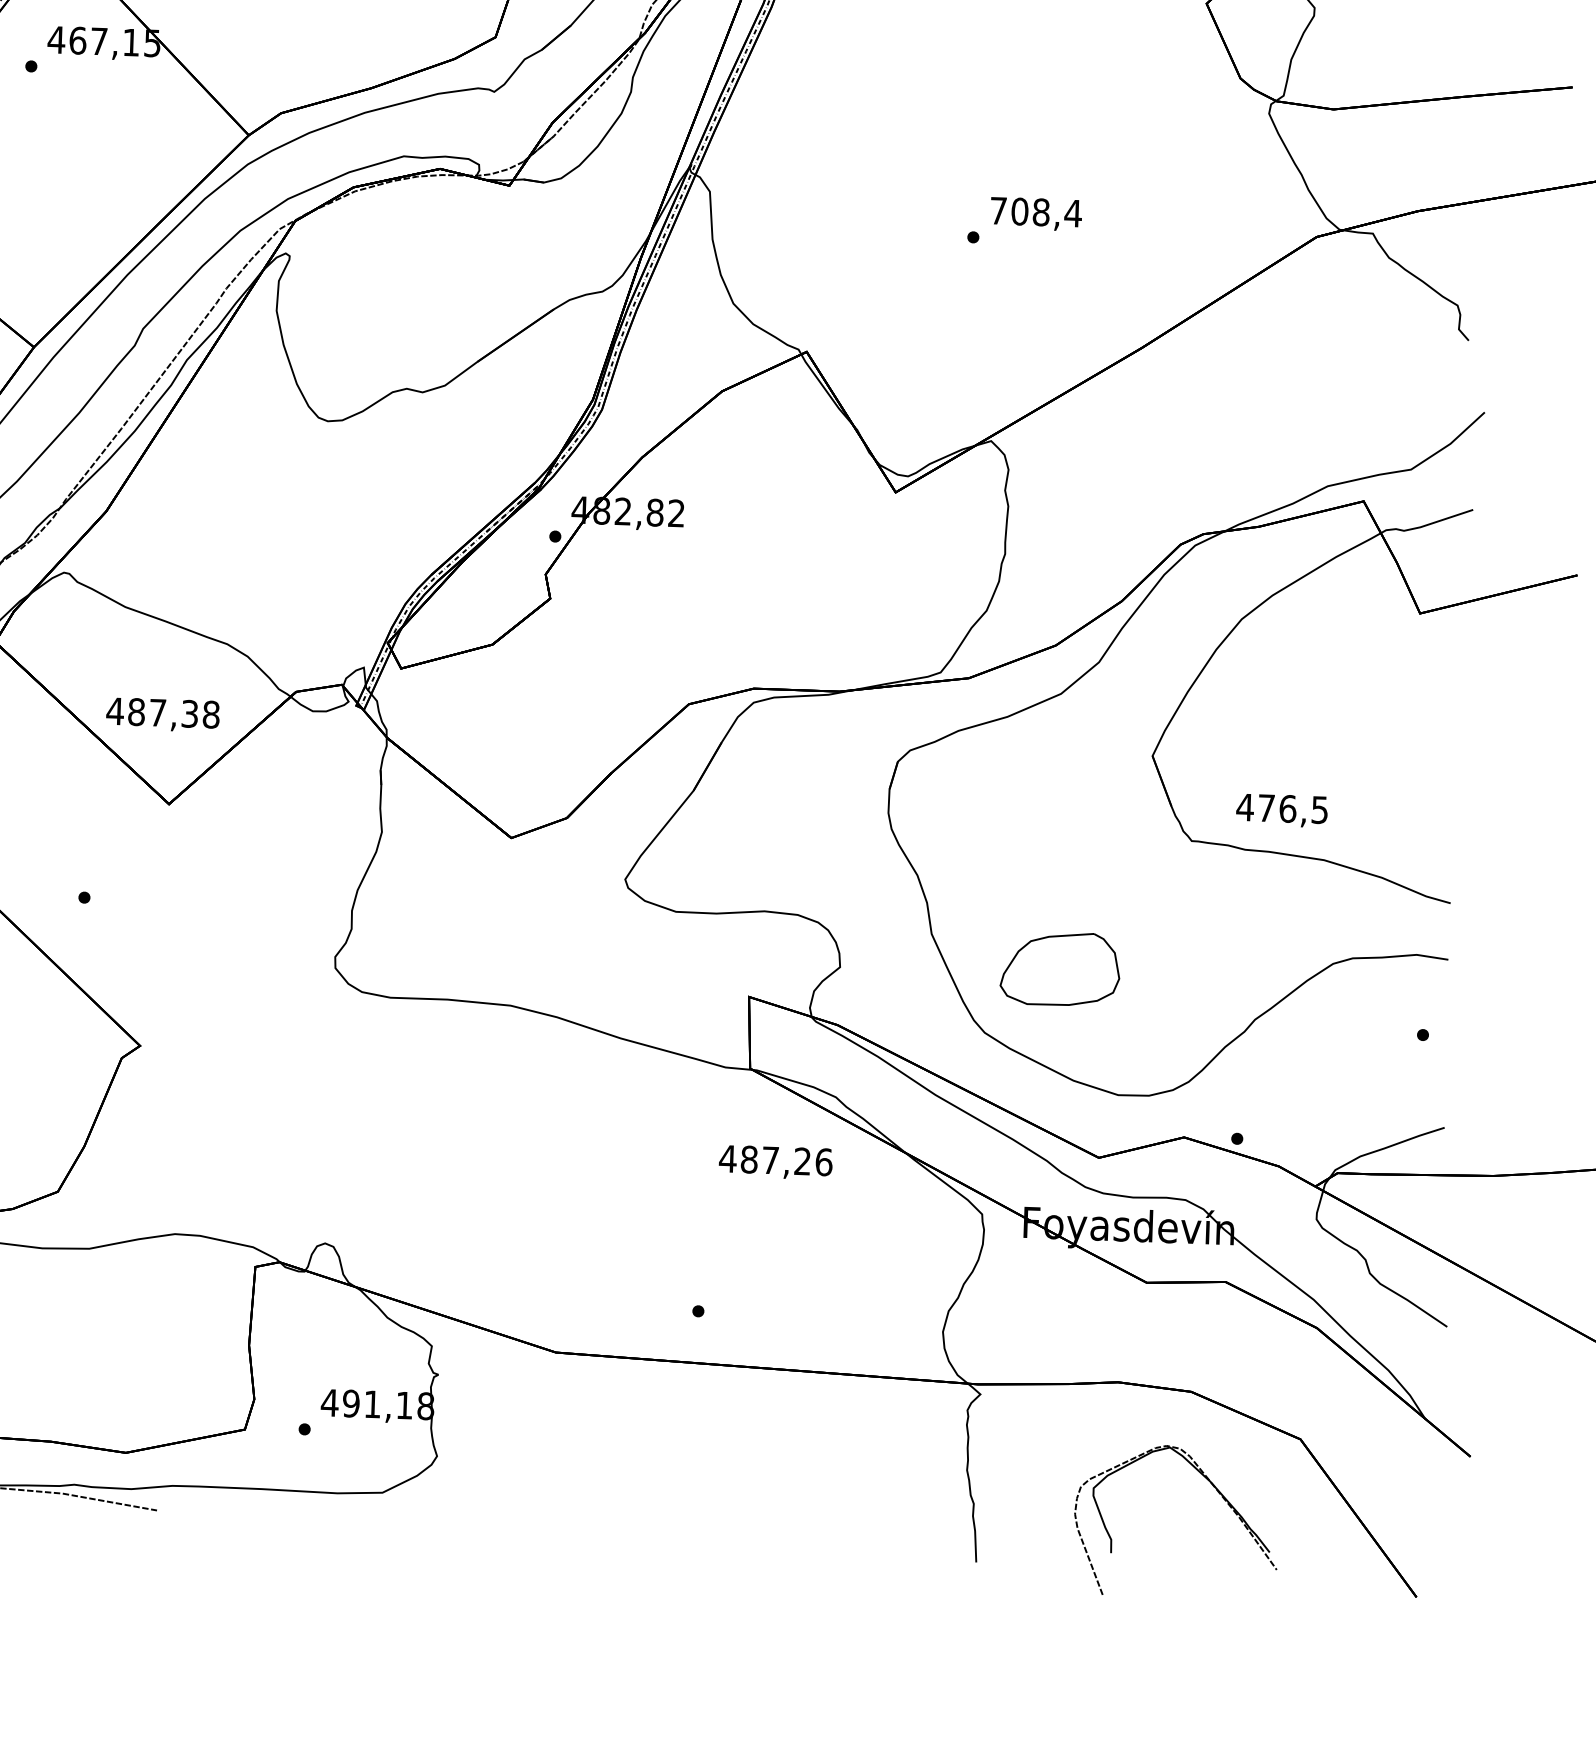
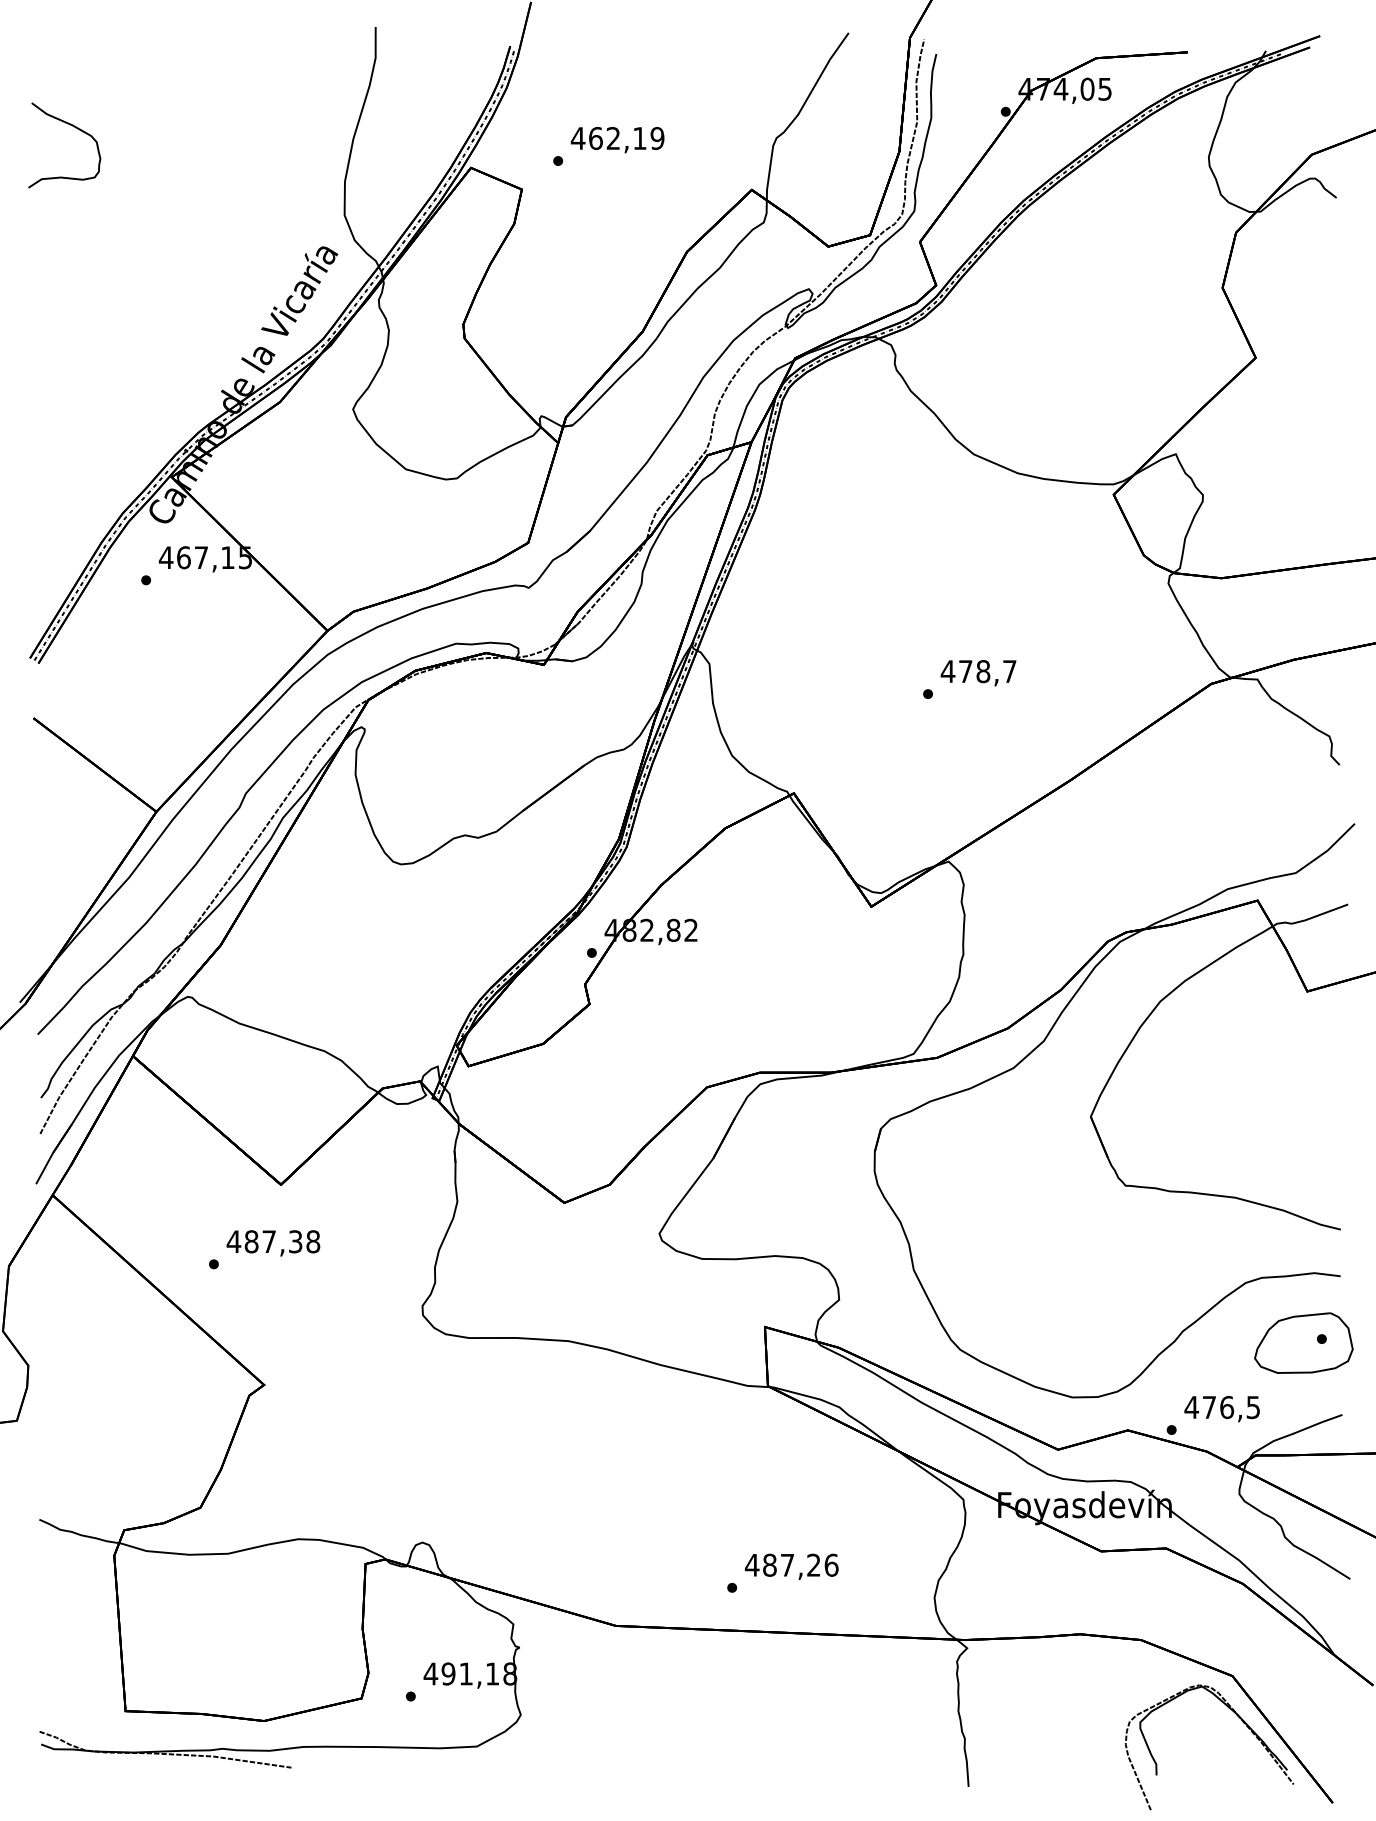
text: (1035, 212) -> (978, 671), 708,4 -> 478,7
text: (163, 715) -> (273, 1243), moved
text: (1281, 811) -> (1221, 1409), moved
part: (1059, 968) -> (1303, 1342), moved
text: (775, 1162) -> (791, 1566), moved
part: (1217, 1492) -> (1242, 1722), moved

